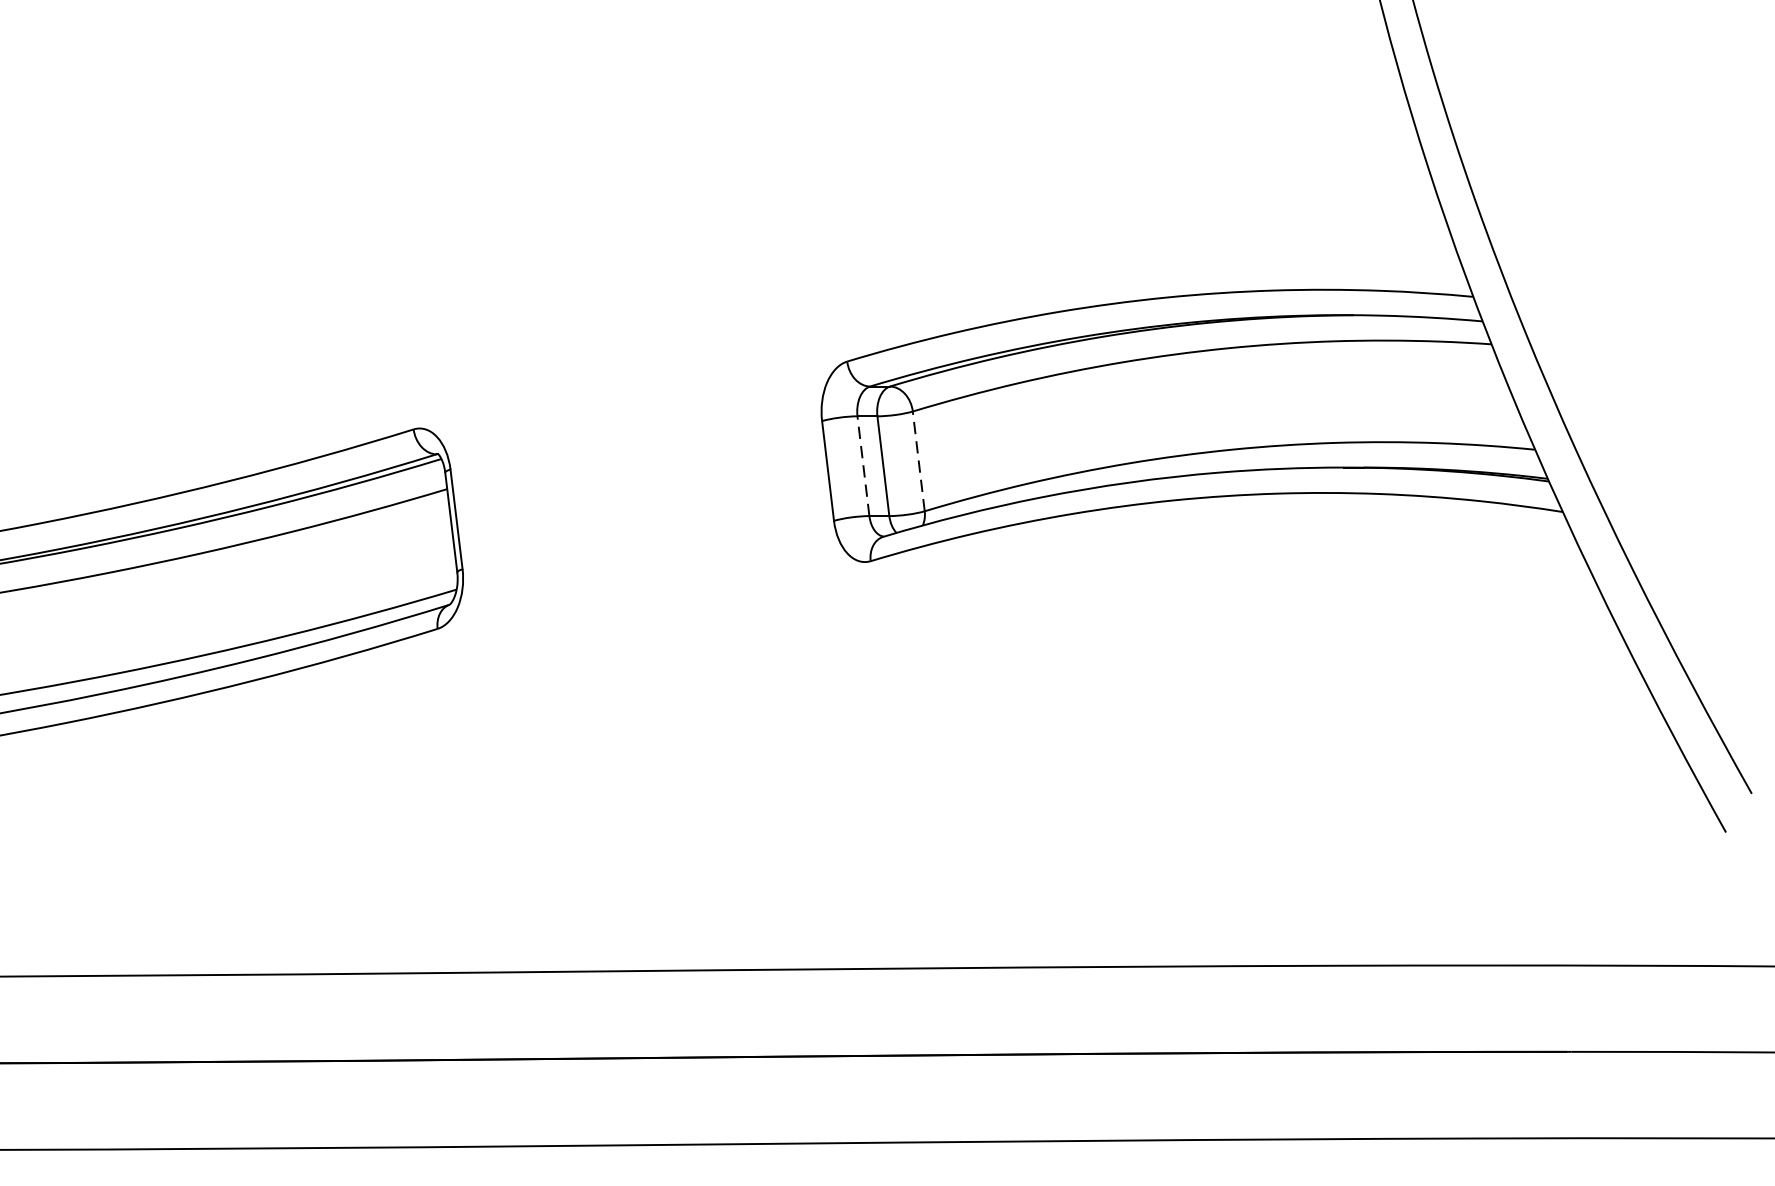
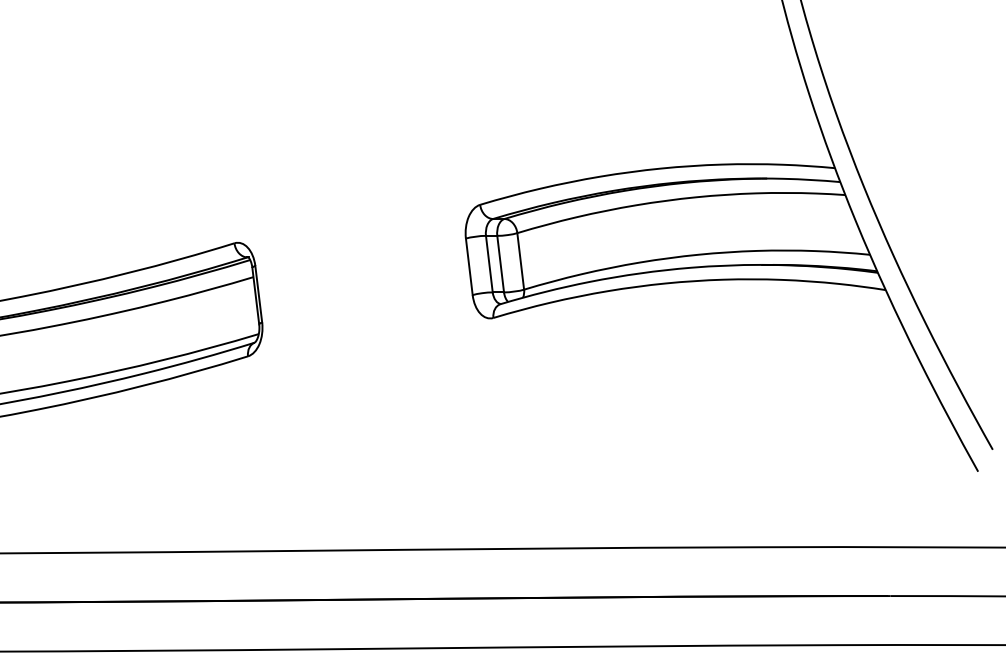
line: (918, 459) -> (520, 260), dashed -> solid
line: (863, 465) -> (489, 263), dashed -> solid

